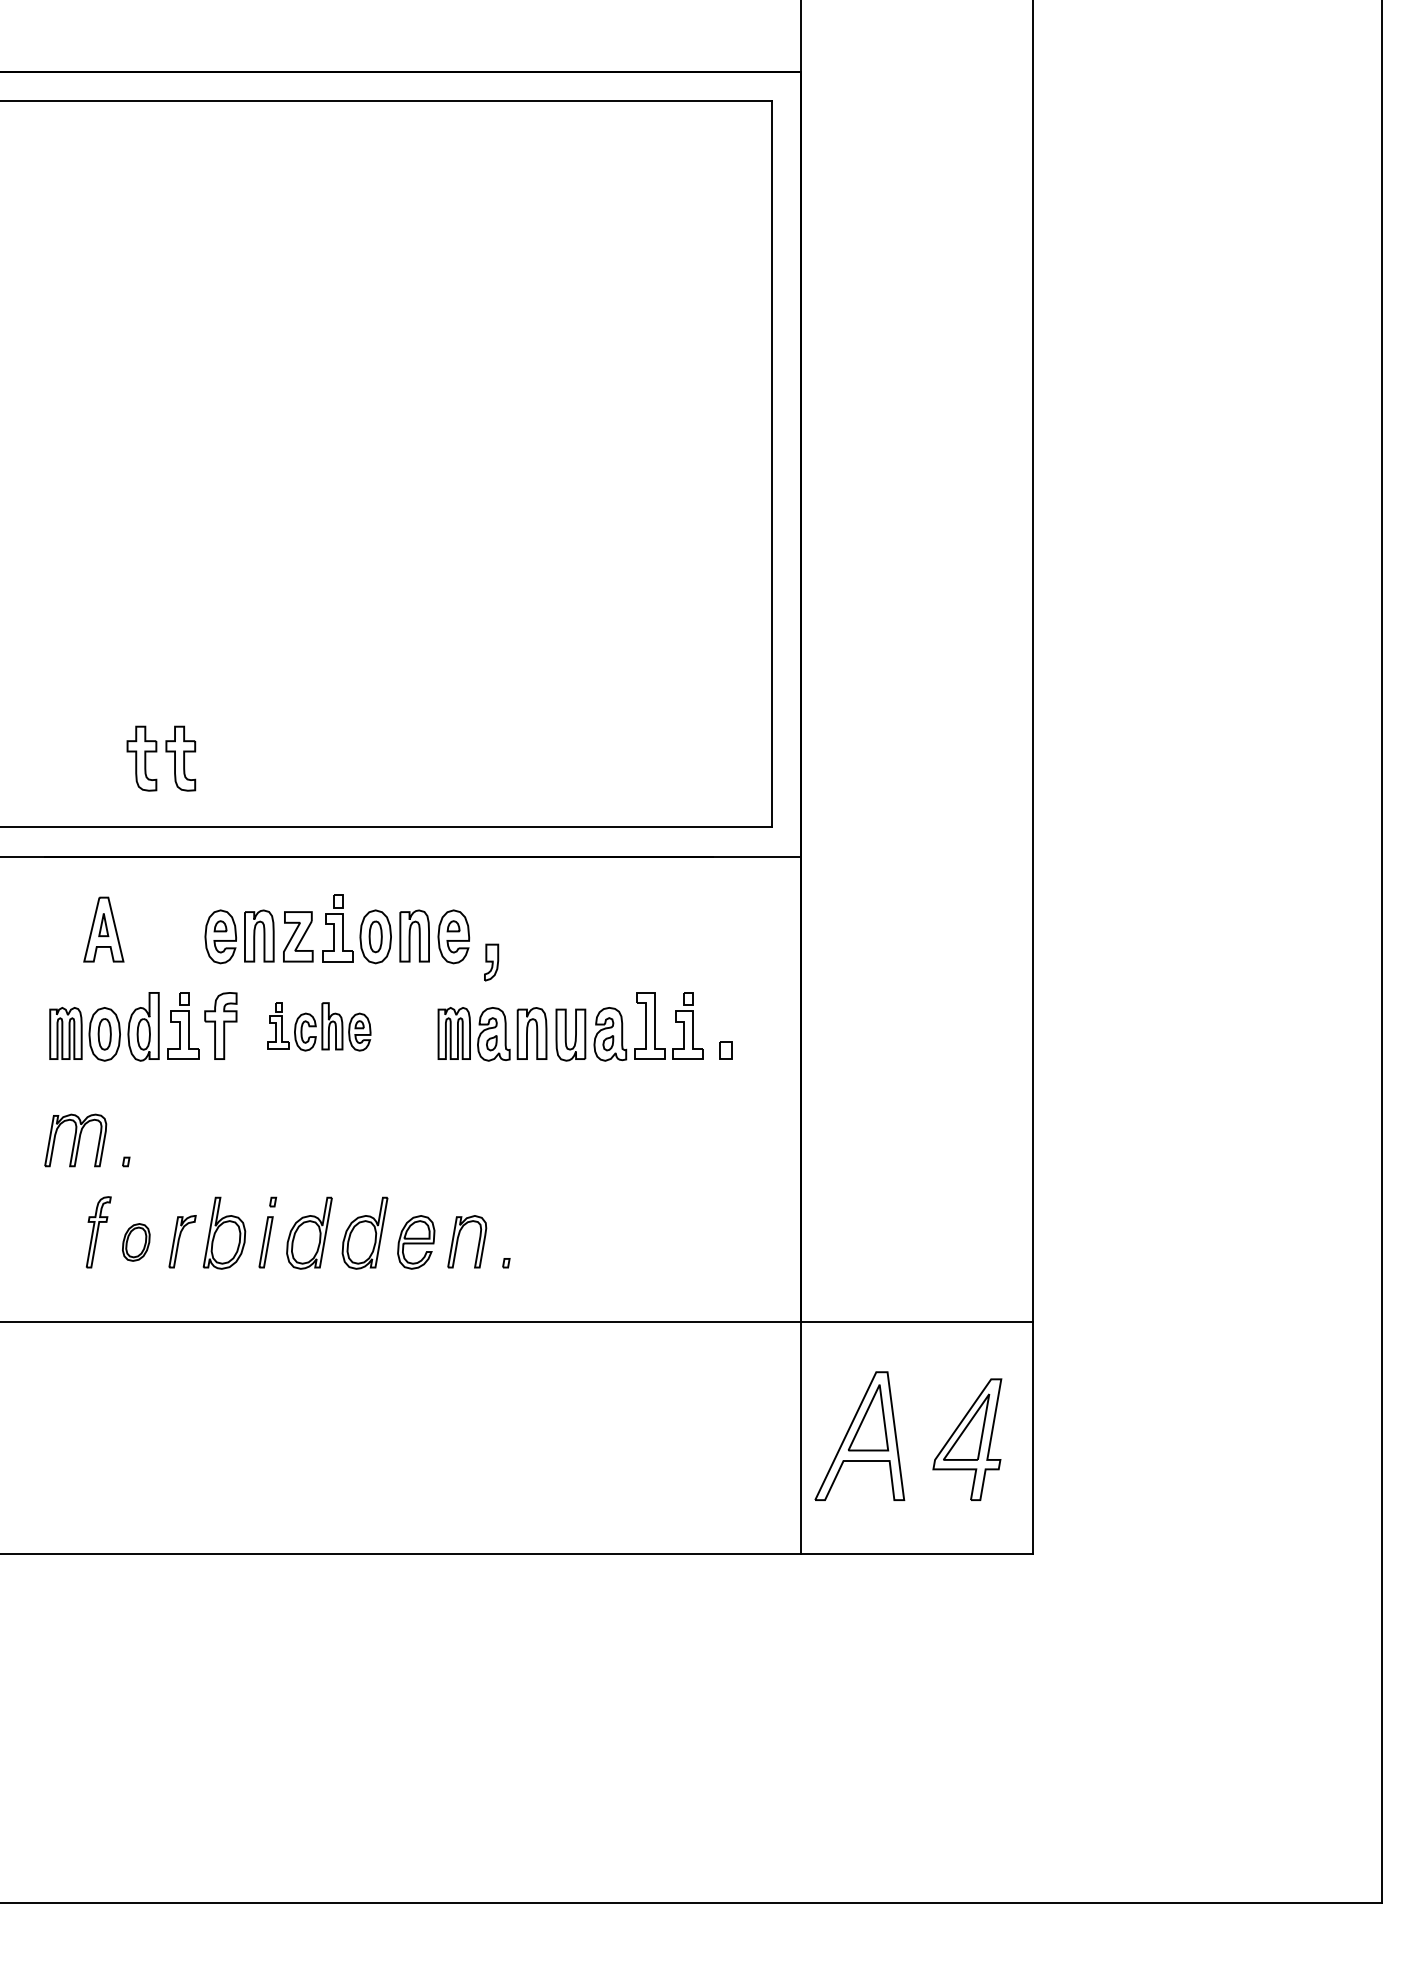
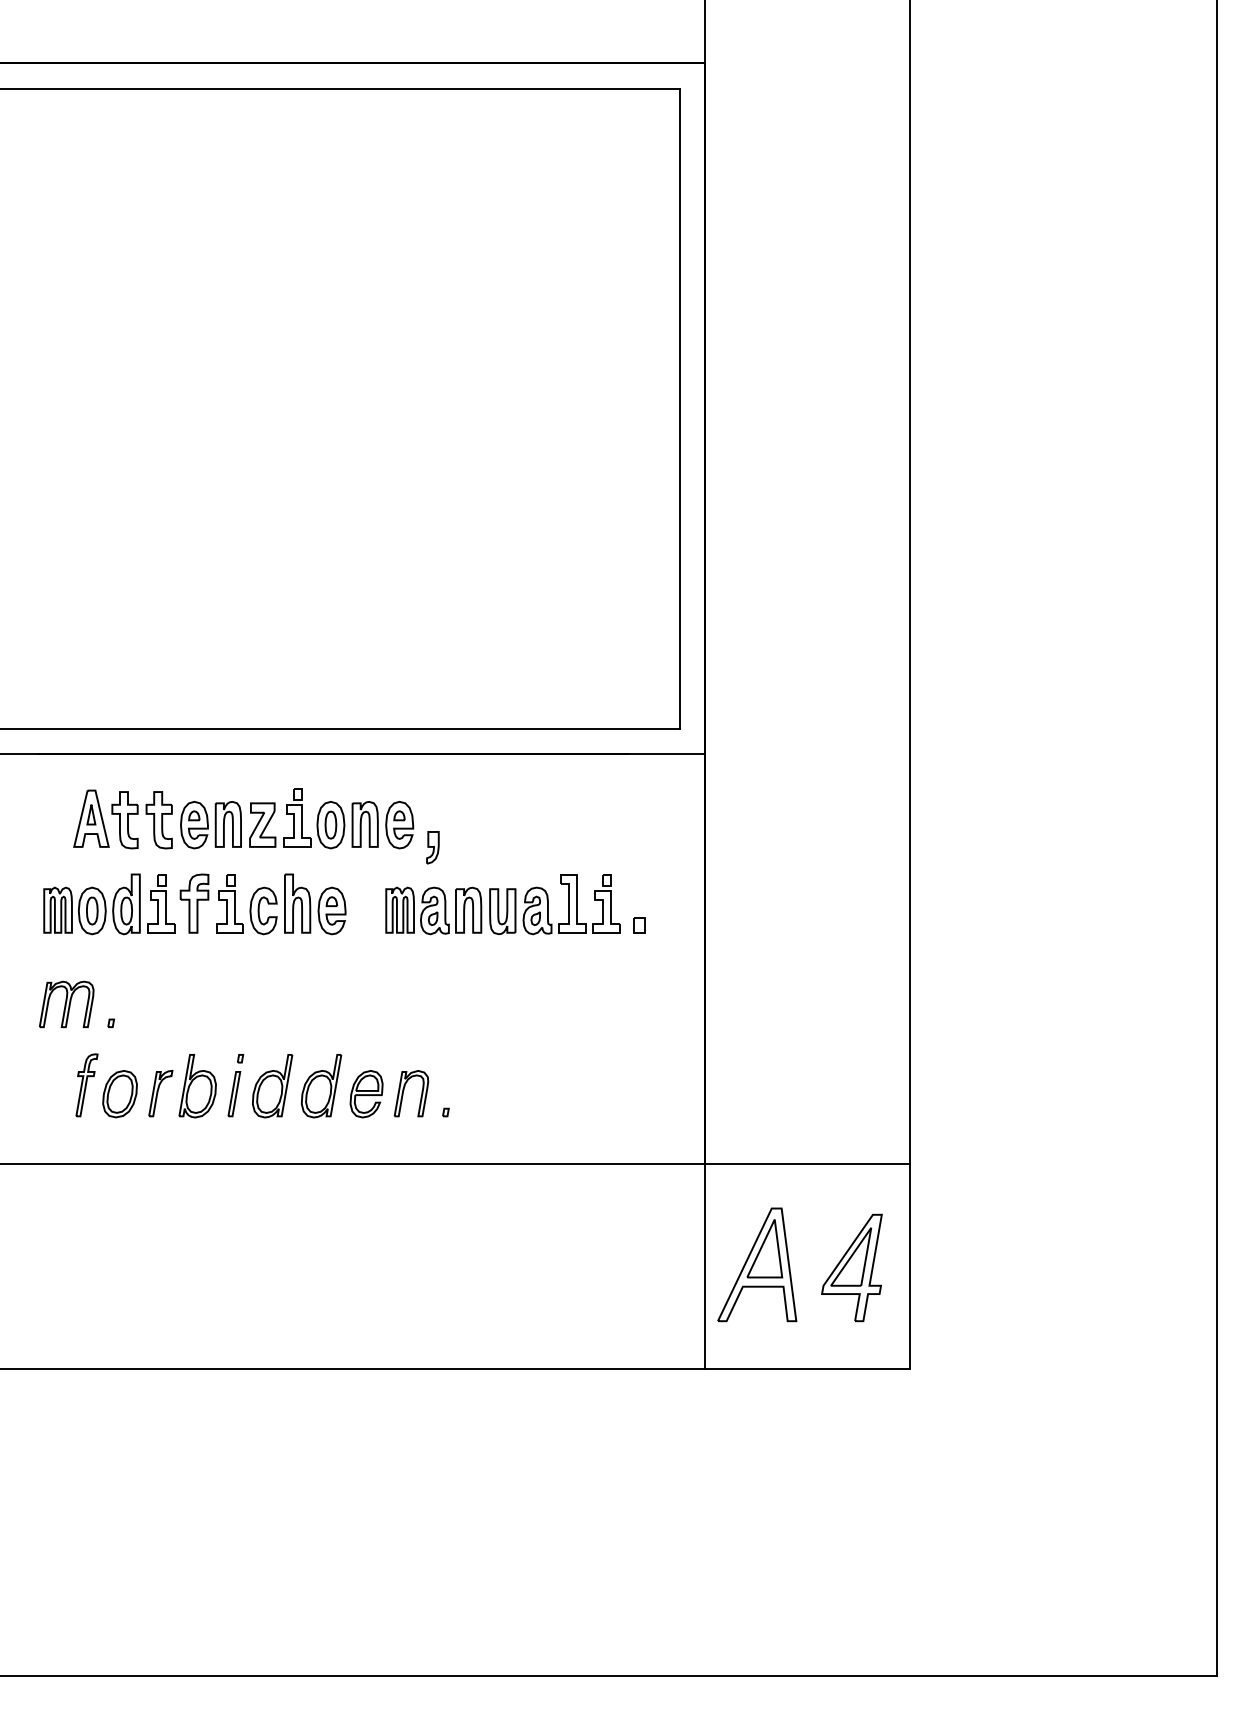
part: (157, 752) -> (138, 814), moved
part: (319, 1026) -> (281, 904), size x1.43
part: (135, 1242) -> (119, 1094), size x1.43

